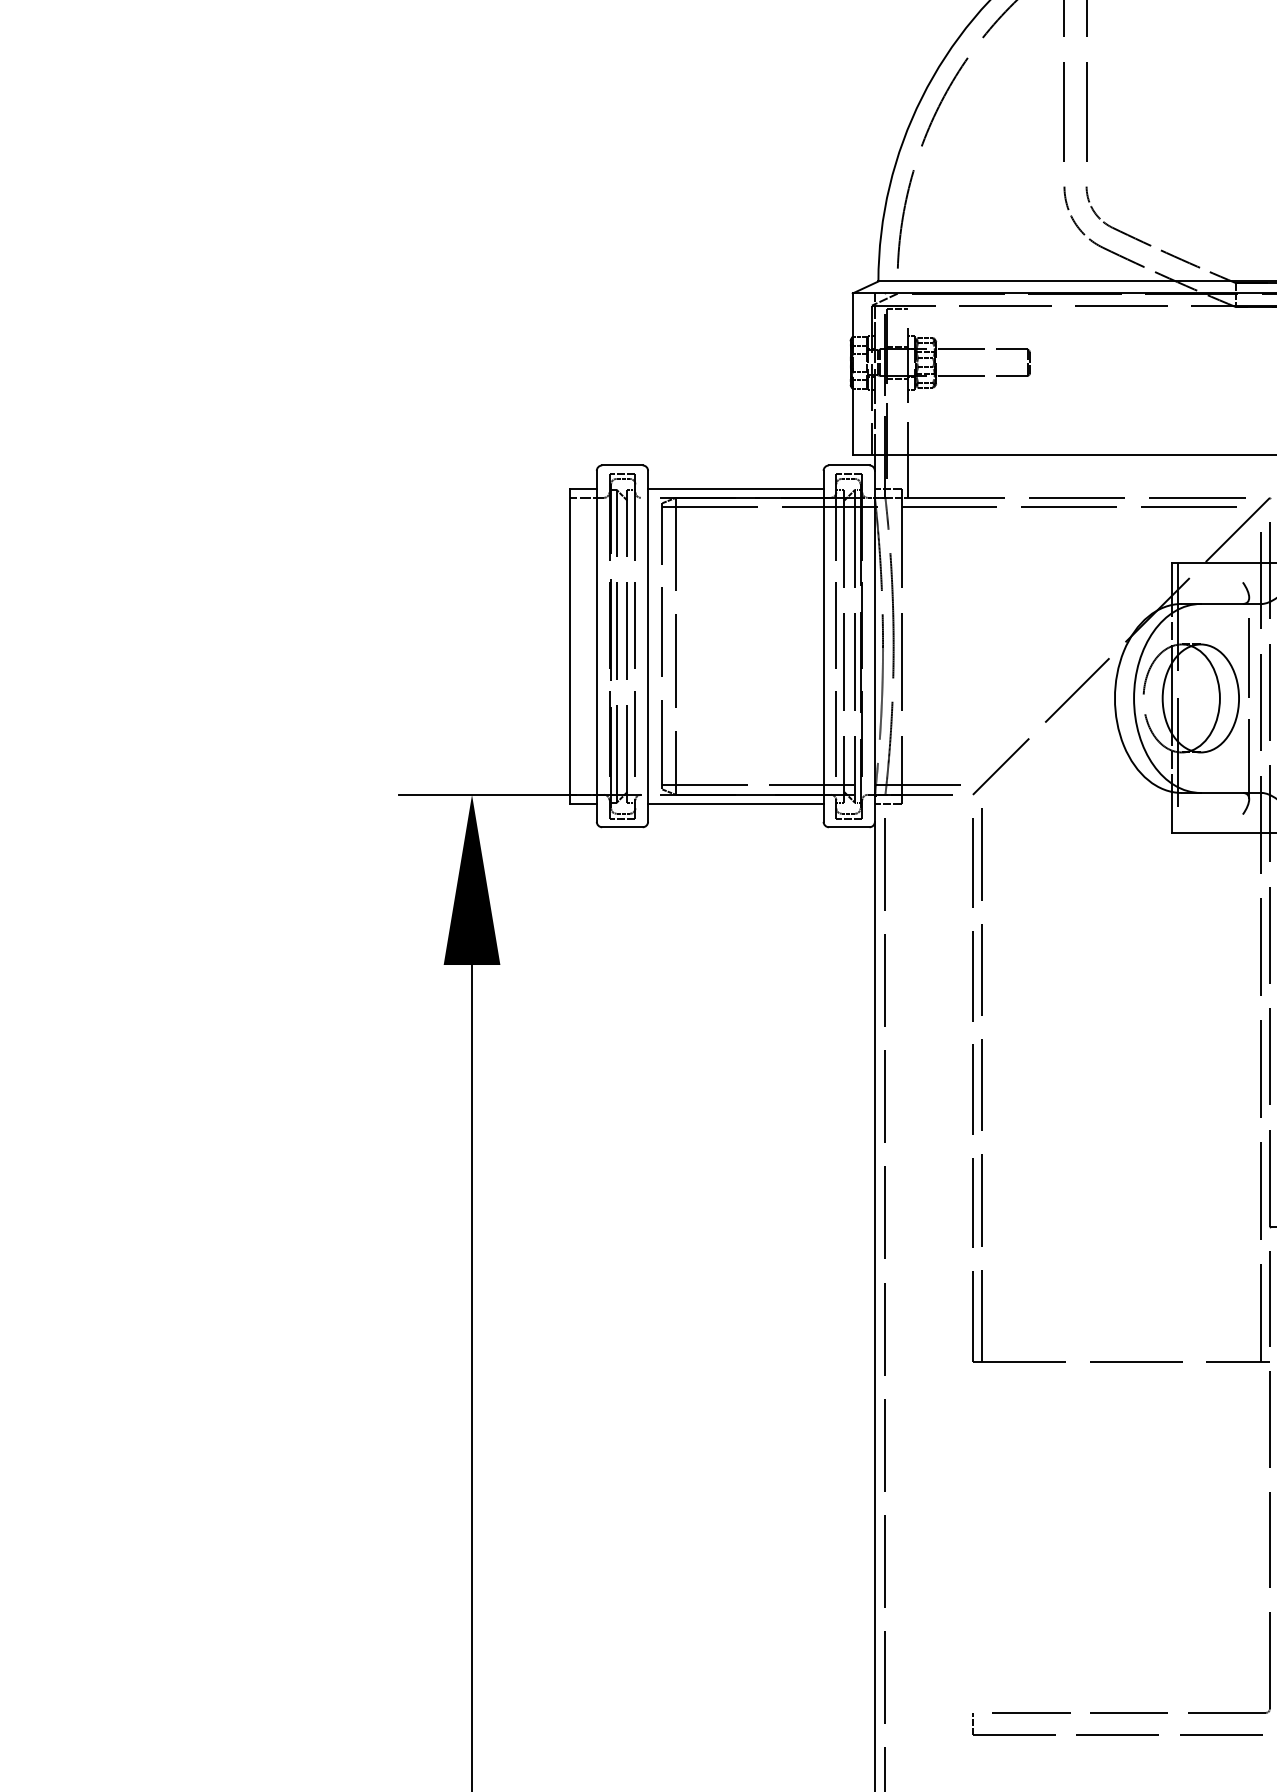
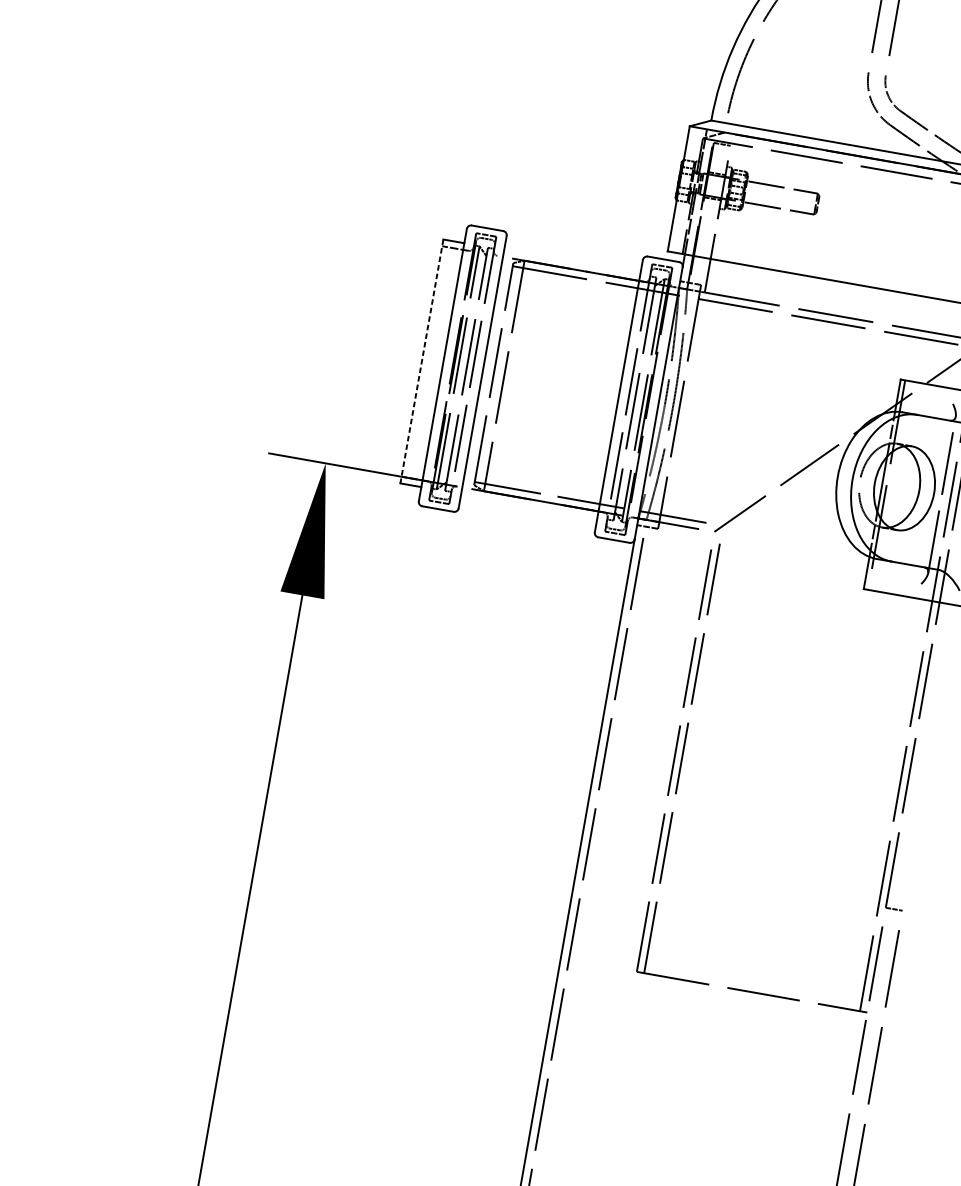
line: (735, 489) -> (571, 262), removed
line: (569, 646) -> (421, 361), solid -> dashed
line: (735, 803) -> (528, 506), removed

